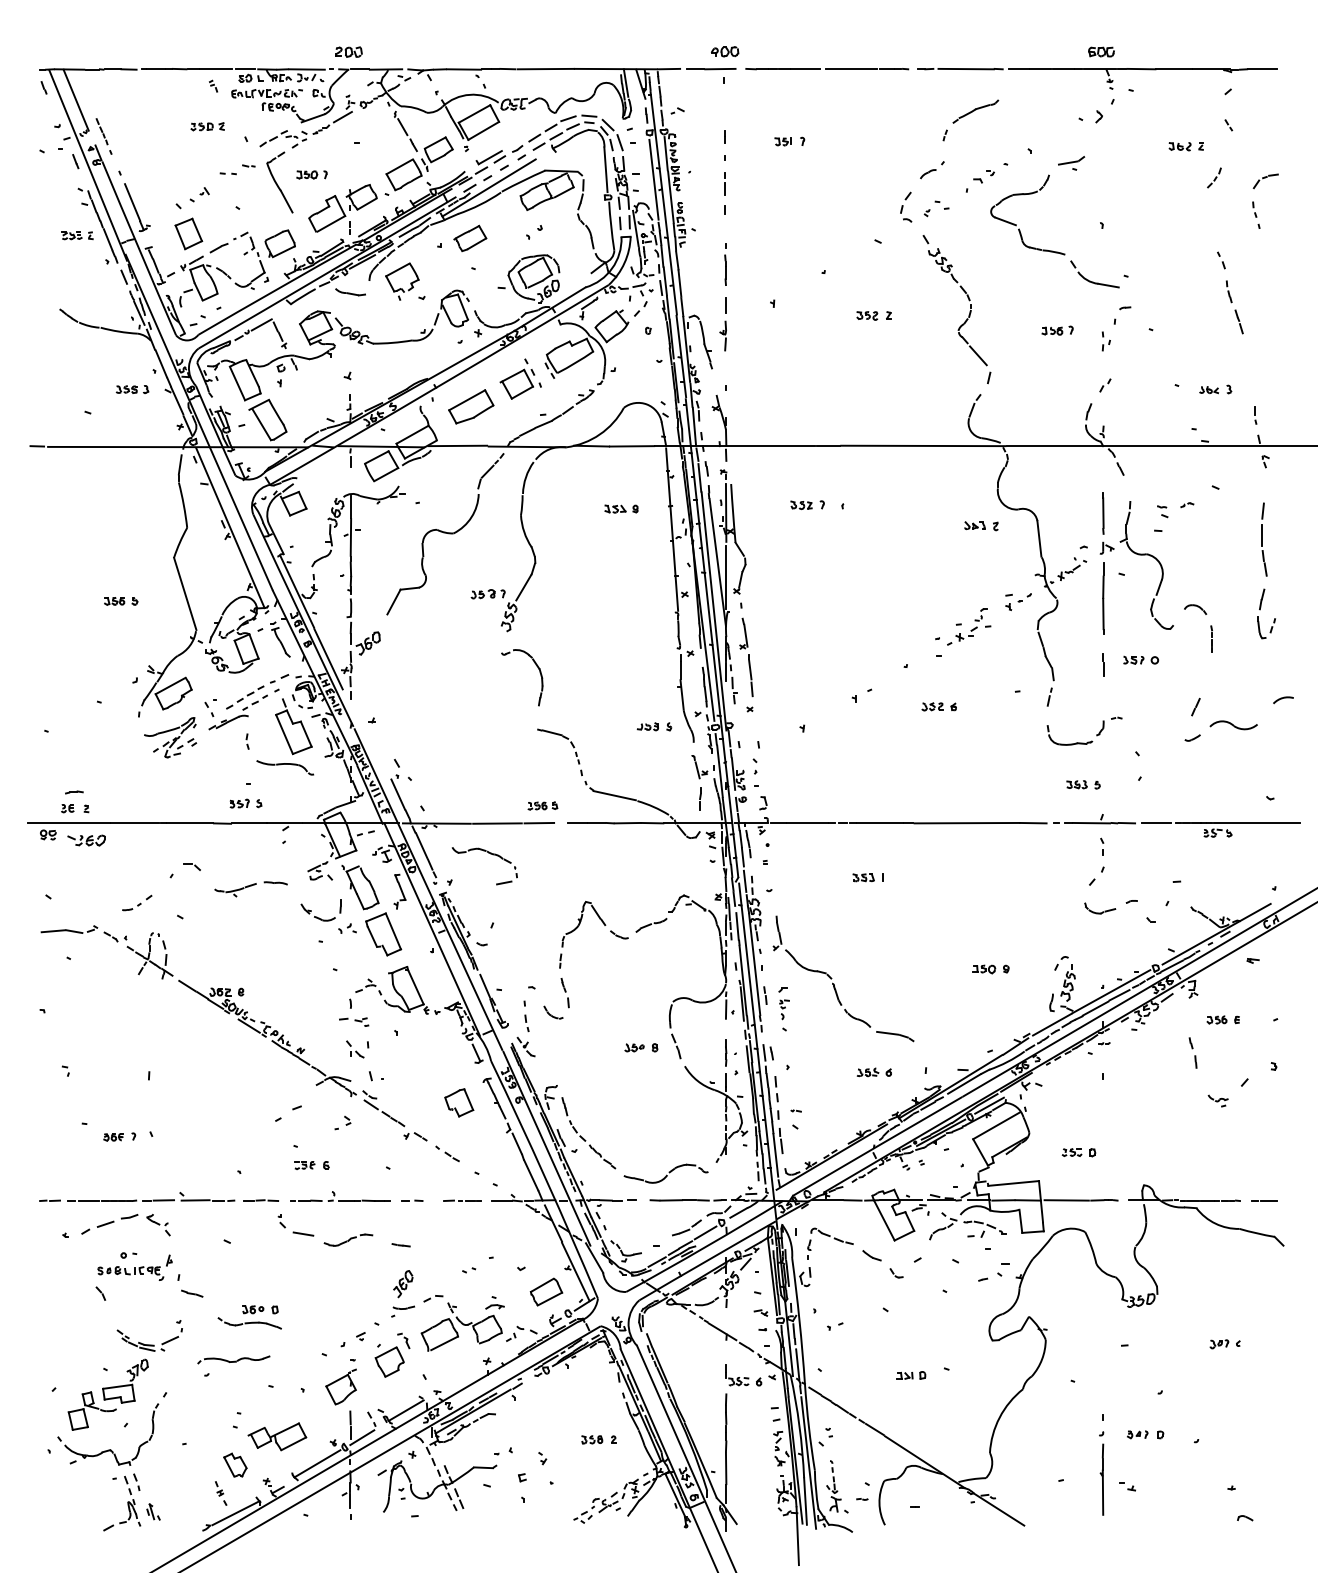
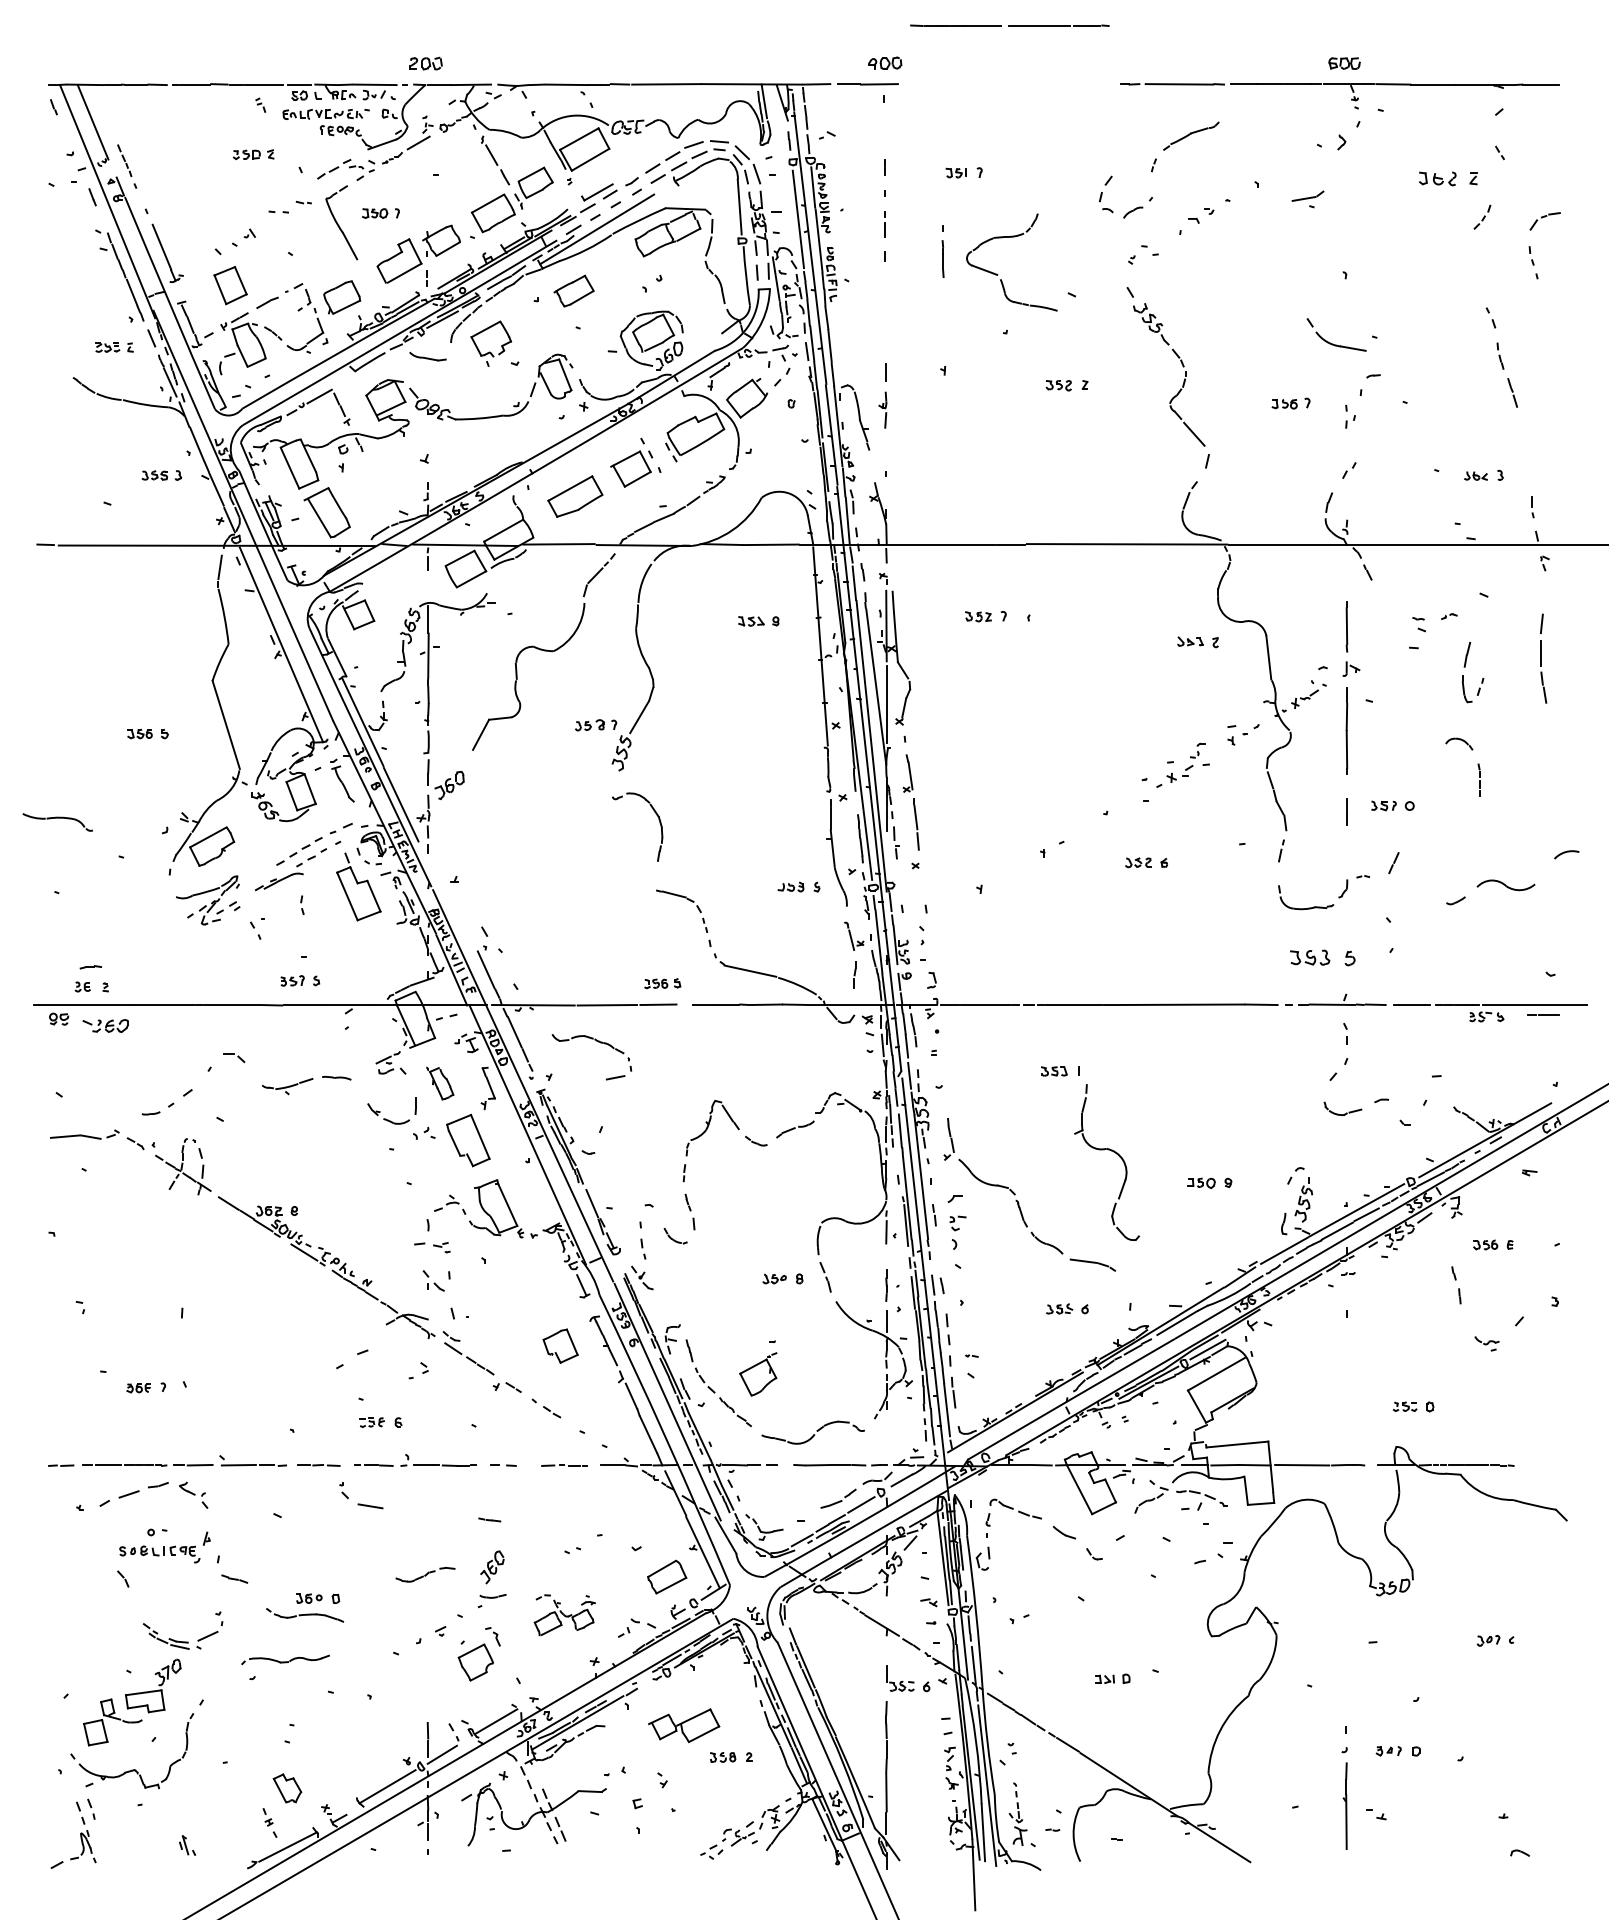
line: (827, 69) -> (1010, 26), moved
part: (1185, 146) -> (1447, 178), size x1.4
part: (906, 206) -> (1106, 193), moved
part: (1016, 224) -> (997, 274), moved
part: (77, 235) -> (114, 347), moved
line: (725, 264) -> (943, 252), moved
part: (1150, 556) -> (1111, 1151), moved
part: (1260, 610) -> (1465, 668), moved
line: (1195, 706) -> (1393, 862), moved
part: (210, 708) -> (257, 929), moved
part: (285, 767) -> (58, 822), moved
part: (1083, 784) -> (1322, 957), size x1.6
part: (360, 887) -> (440, 1083), size x0.6
part: (137, 902) -> (167, 1101), size x1.4
part: (783, 1009) -> (956, 1232), size x1.4
part: (1078, 1152) -> (1412, 1406), moved
line: (1264, 1200) -> (1543, 1014), moved
part: (348, 1239) -> (425, 1573), moved
part: (462, 1323) -> (564, 1615), size x0.6
part: (340, 1382) -> (757, 1368), moved
part: (277, 1436) -> (684, 1725), moved
part: (122, 1502) -> (73, 1833), moved

